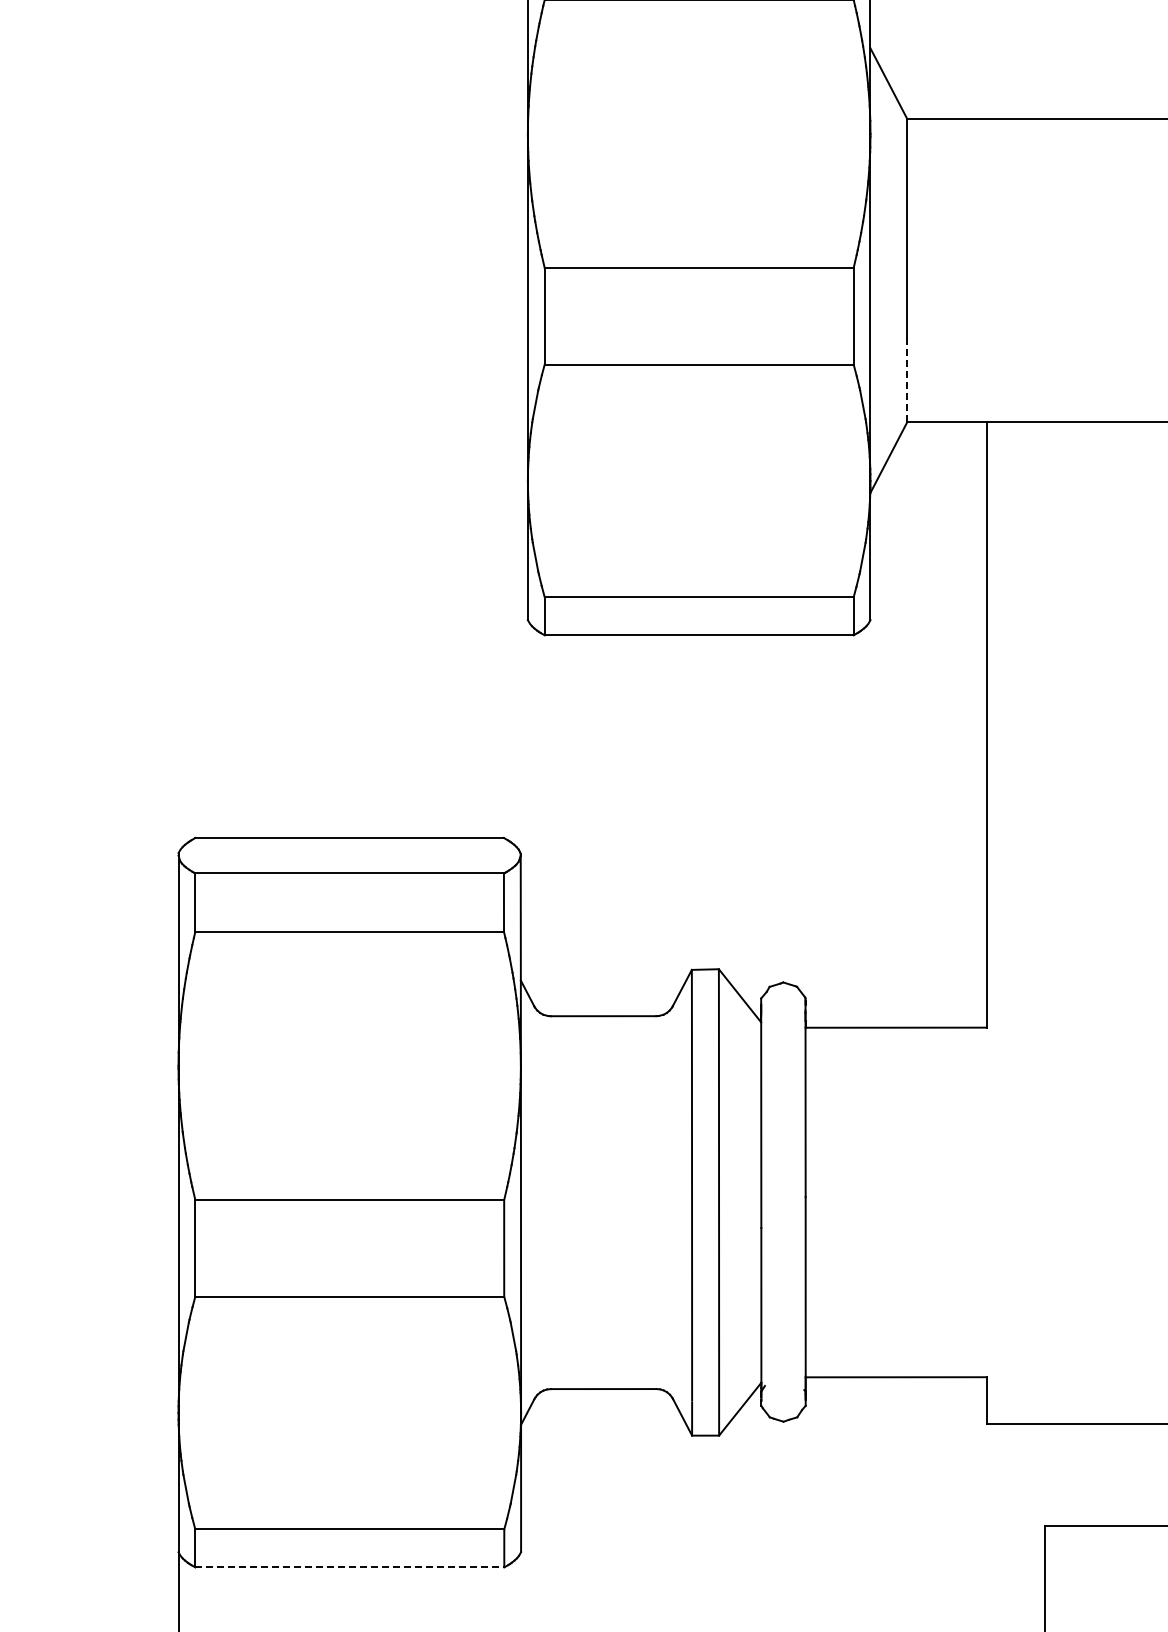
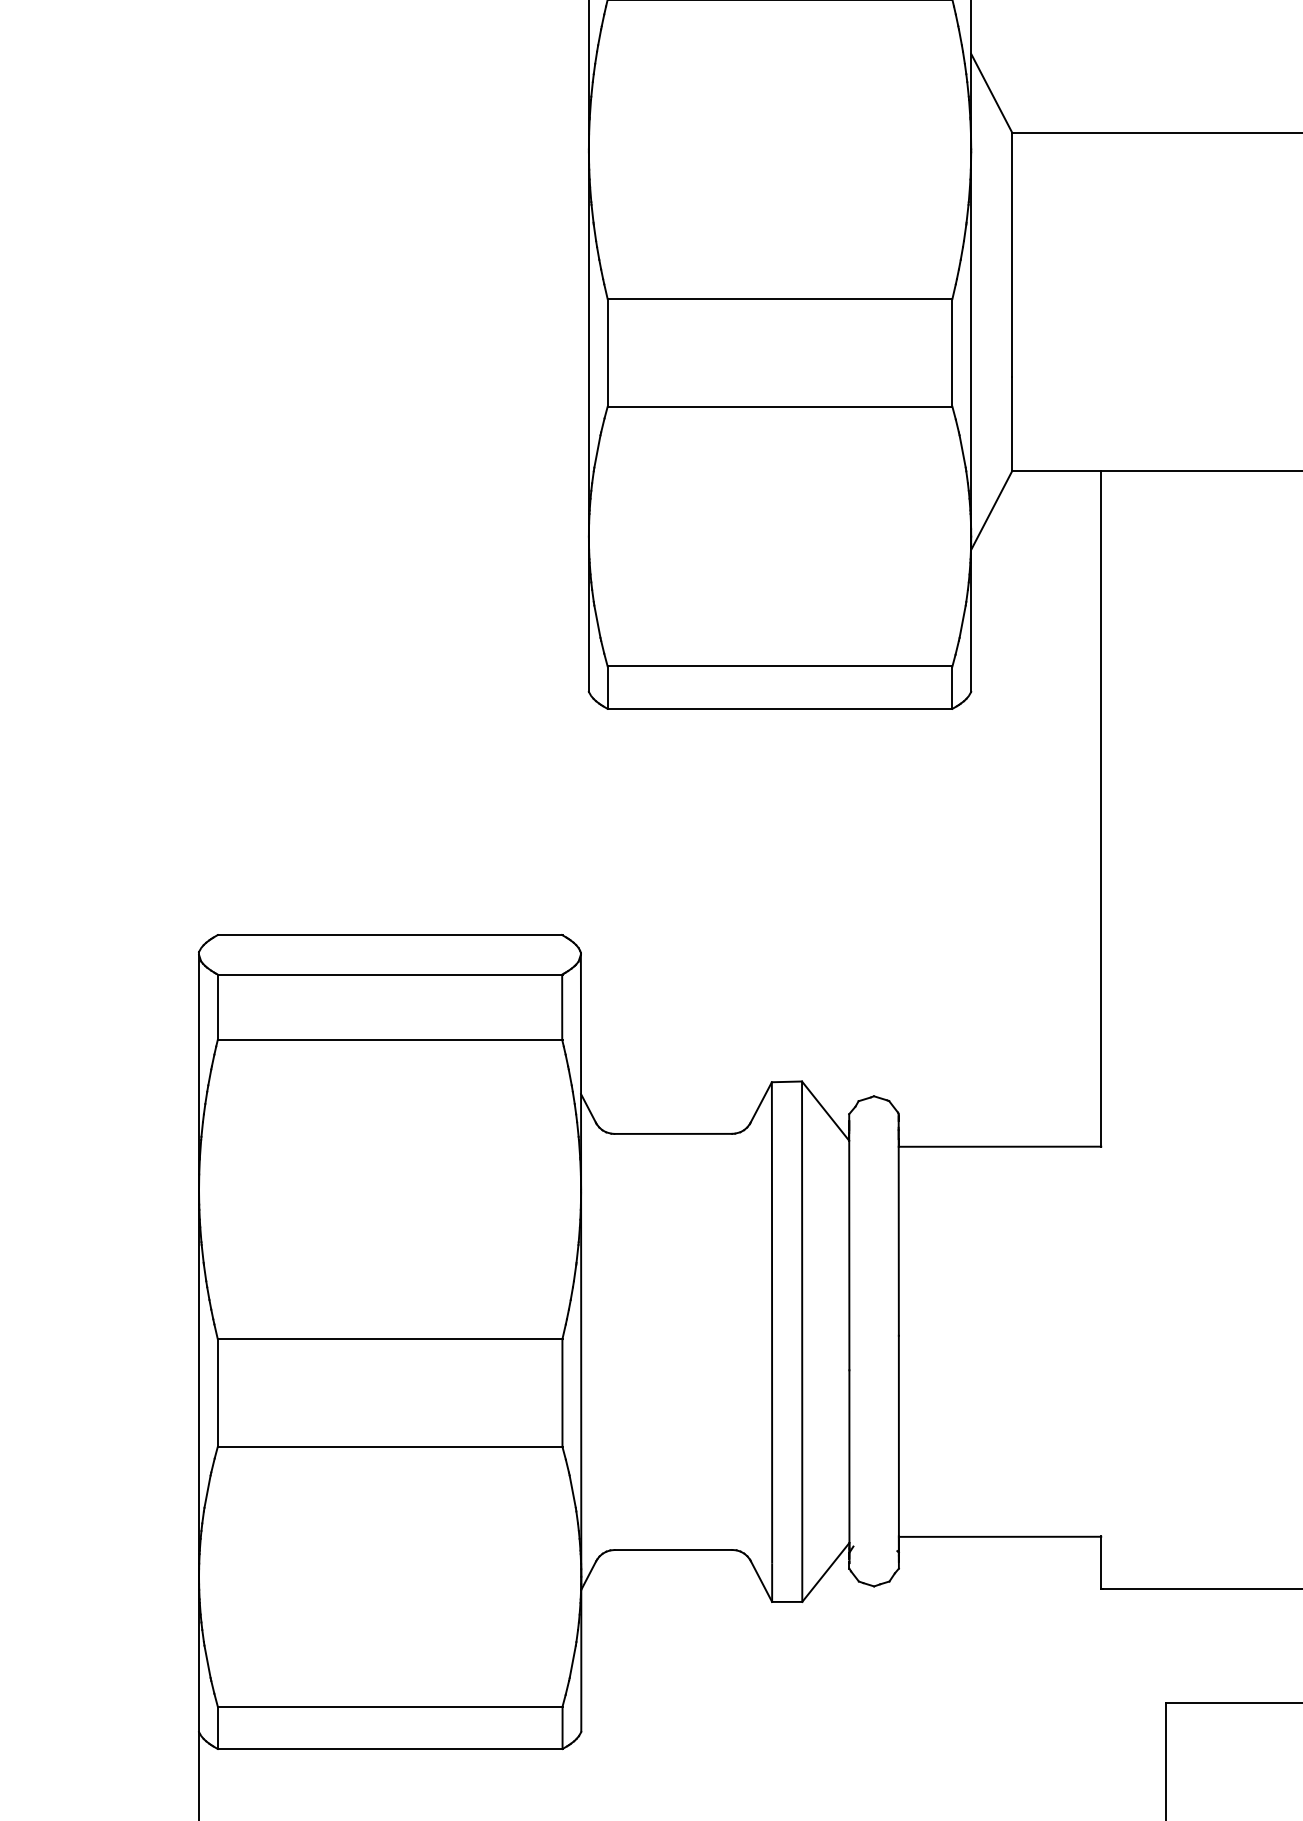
line: (907, 380) -> (1012, 424), dashed -> solid
line: (350, 1567) -> (390, 1749), dashed -> solid

